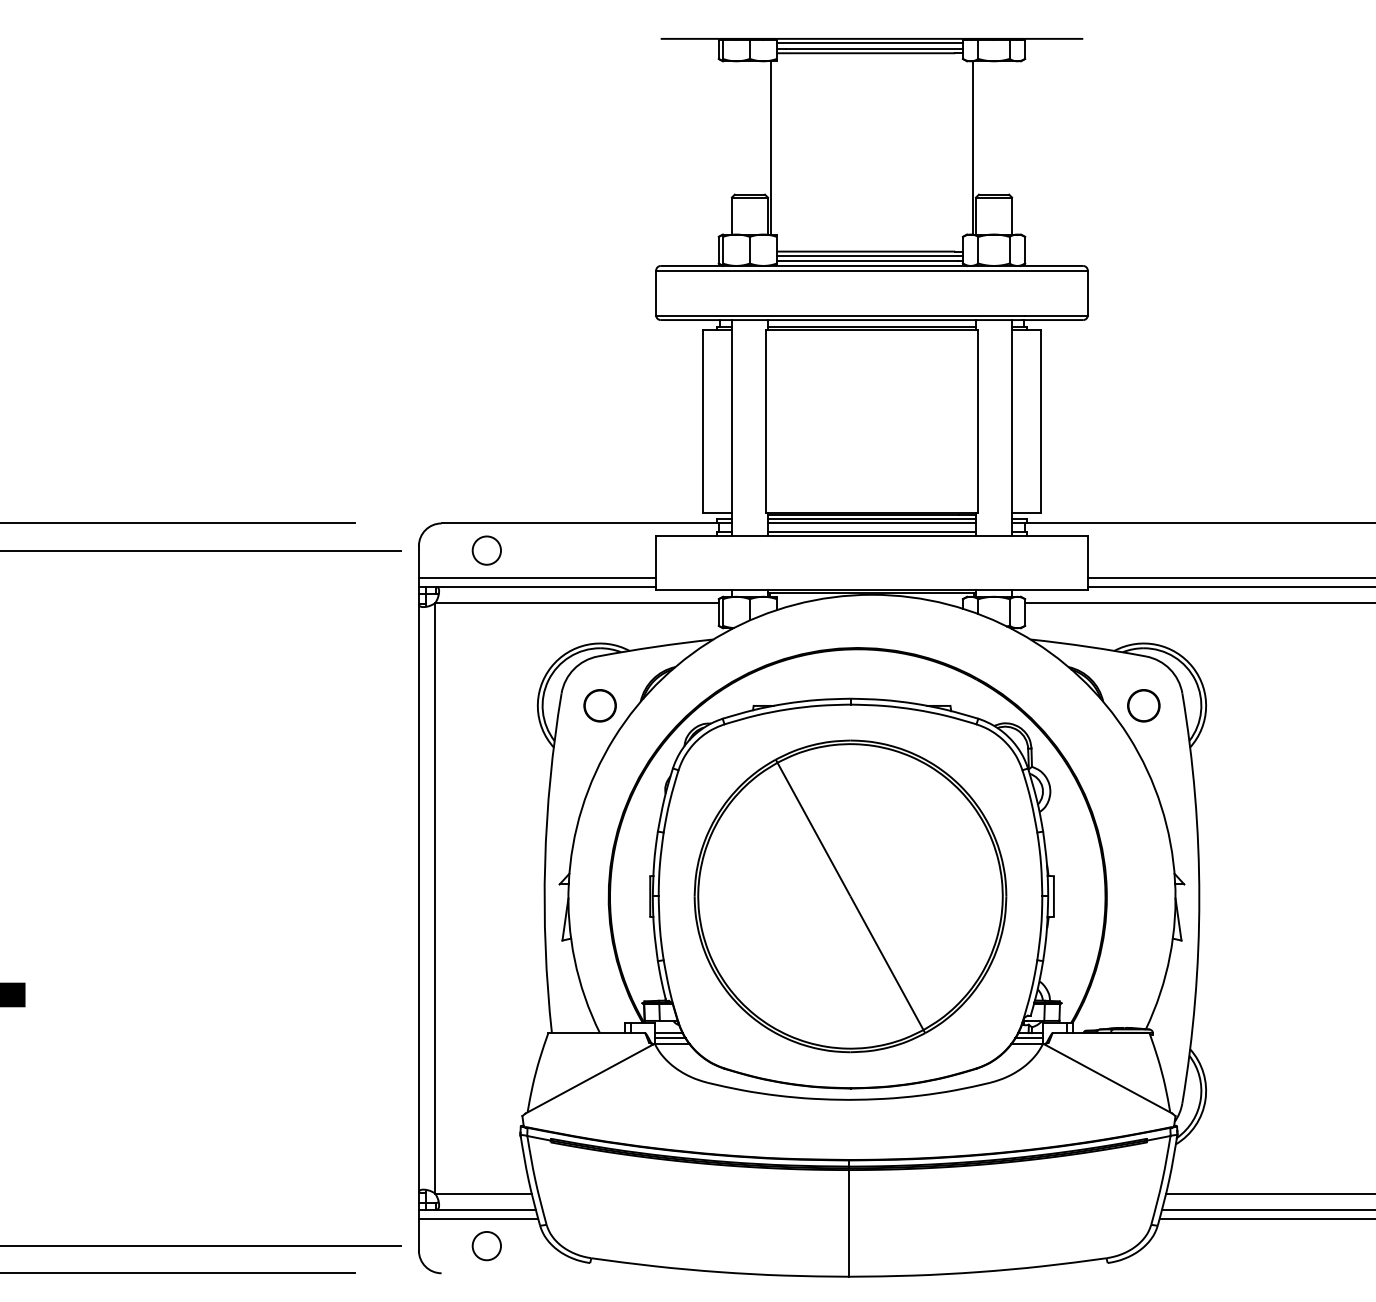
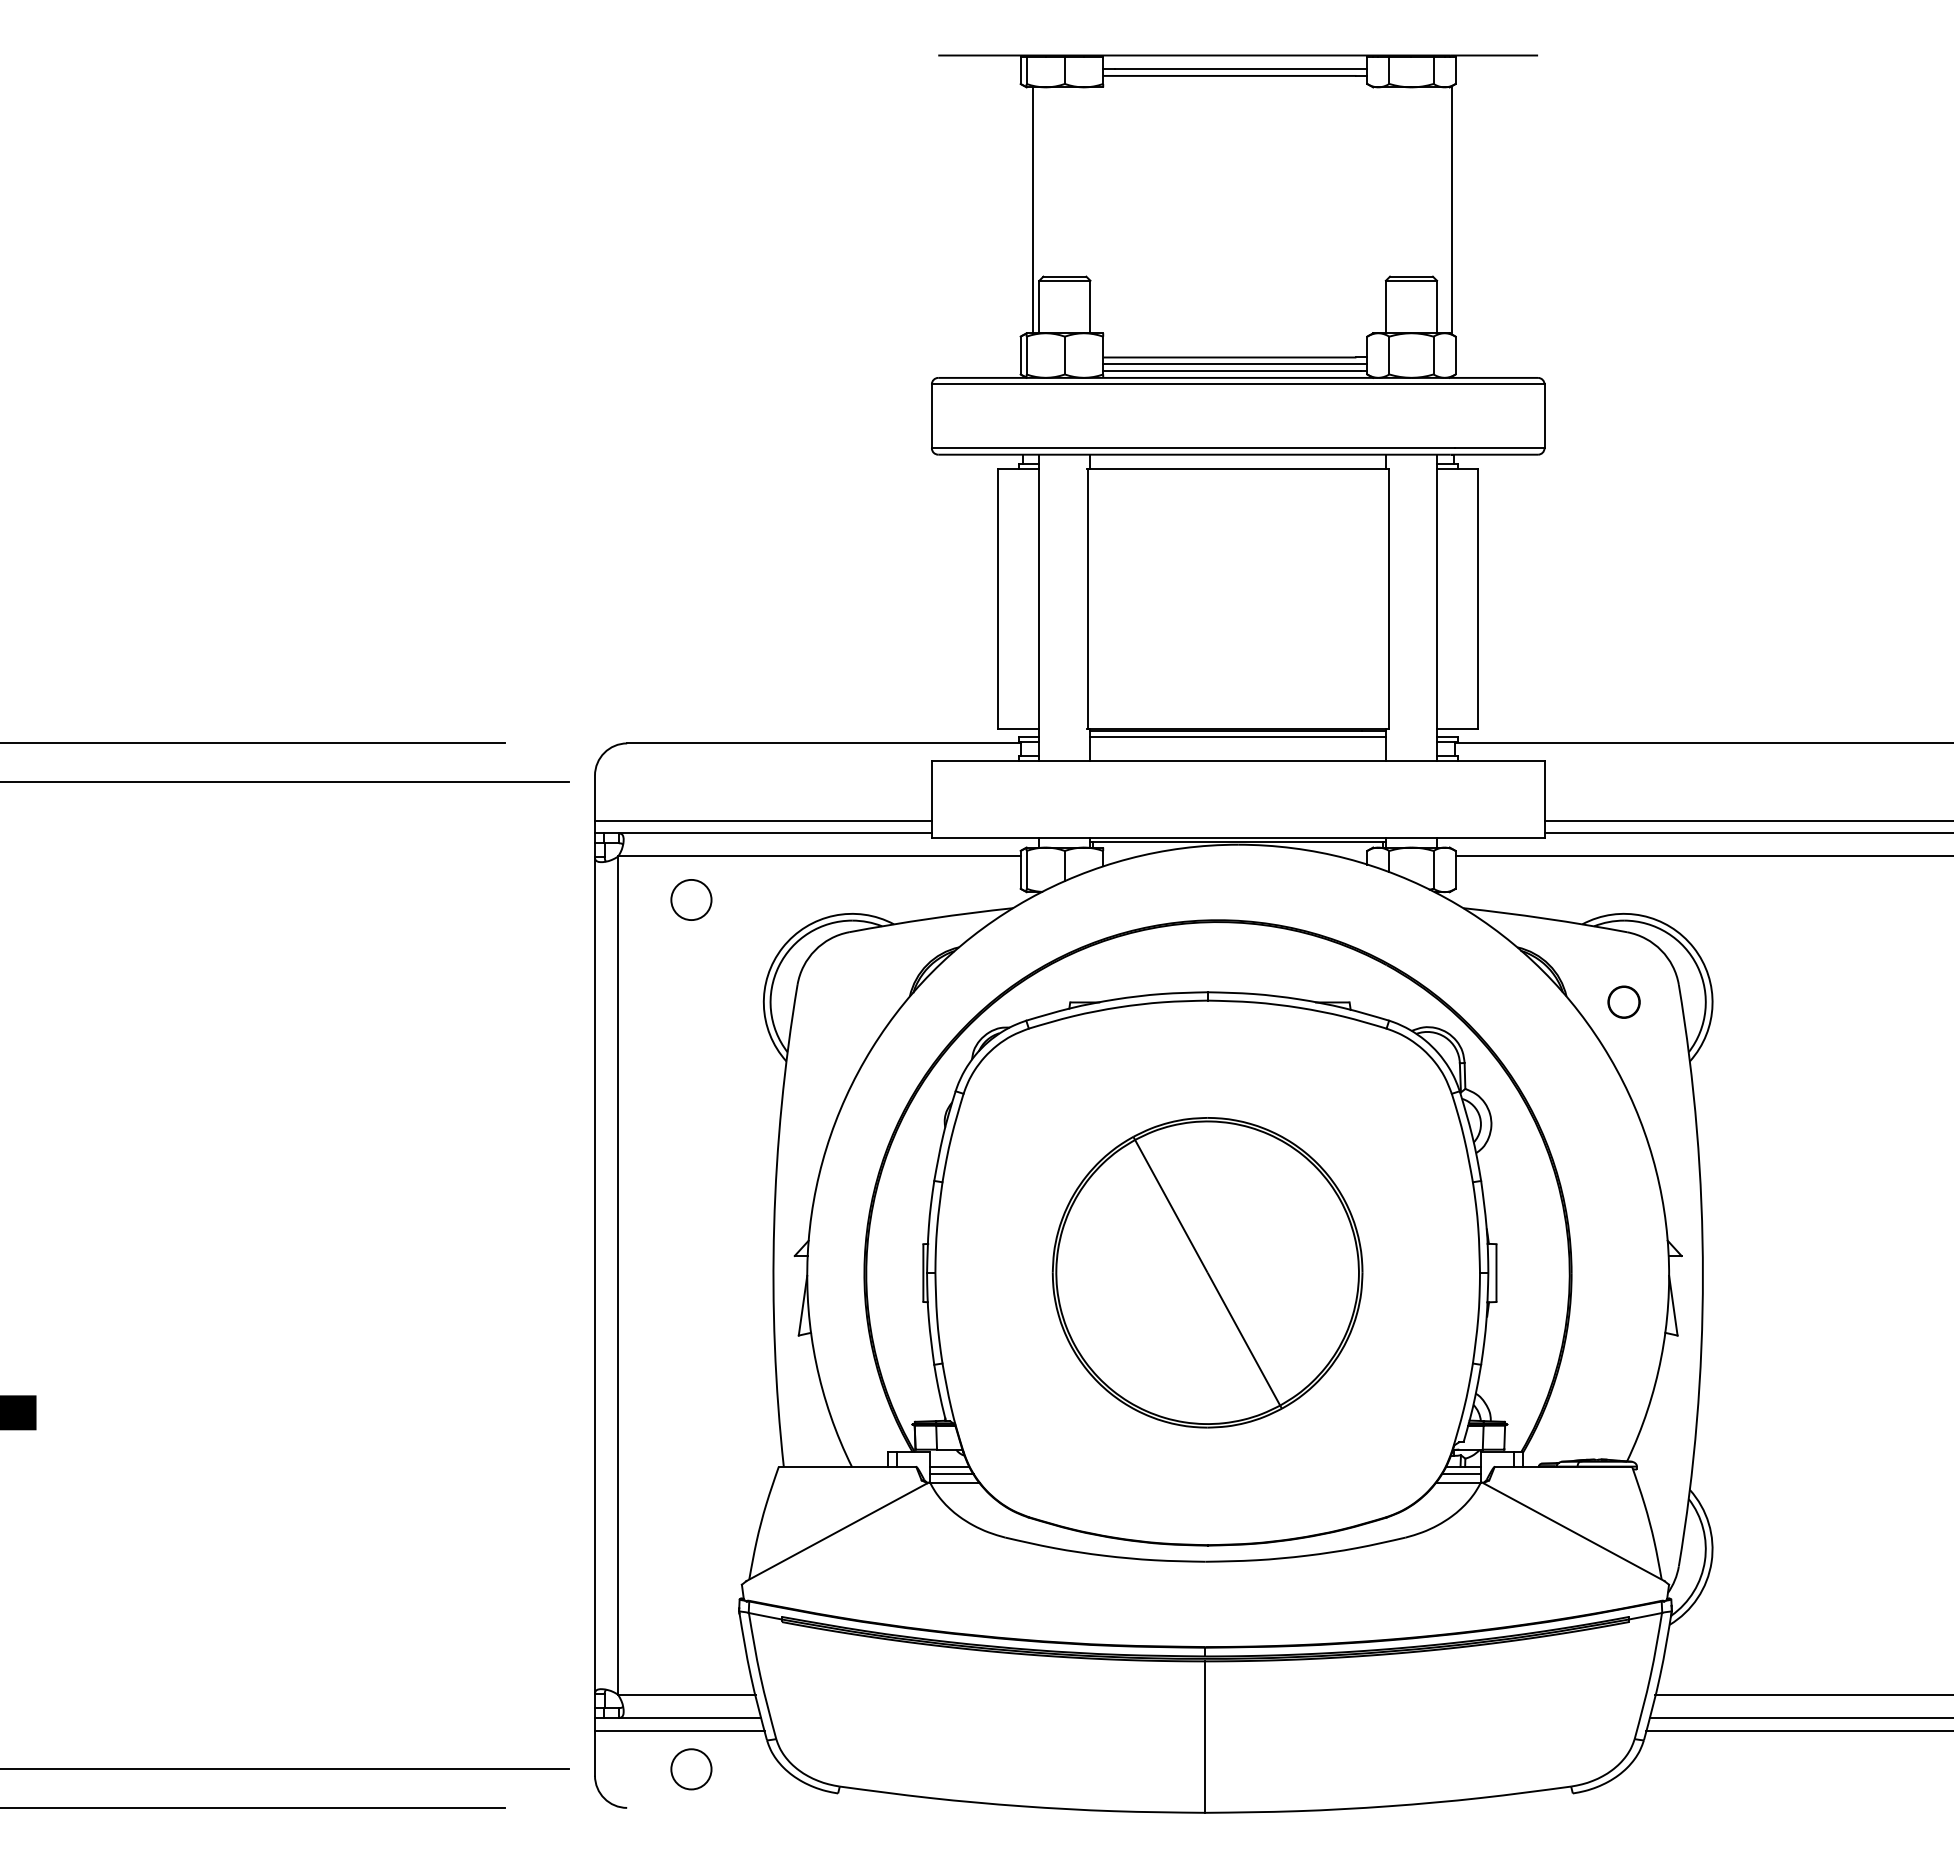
line: (870, 43) -> (1235, 61), removed
line: (771, 148) -> (1033, 210), moved
line: (972, 148) -> (1452, 210), moved
line: (871, 326) -> (1237, 464), removed
line: (871, 522) -> (1237, 742), removed
line: (871, 532) -> (1237, 756), removed
circle: (486, 550) -> (691, 899), moved
circle: (599, 705) -> (851, 1001), removed
circle: (1143, 705) -> (1623, 1001), size x0.7
part: (850, 896) -> (1207, 1272), size x0.7

